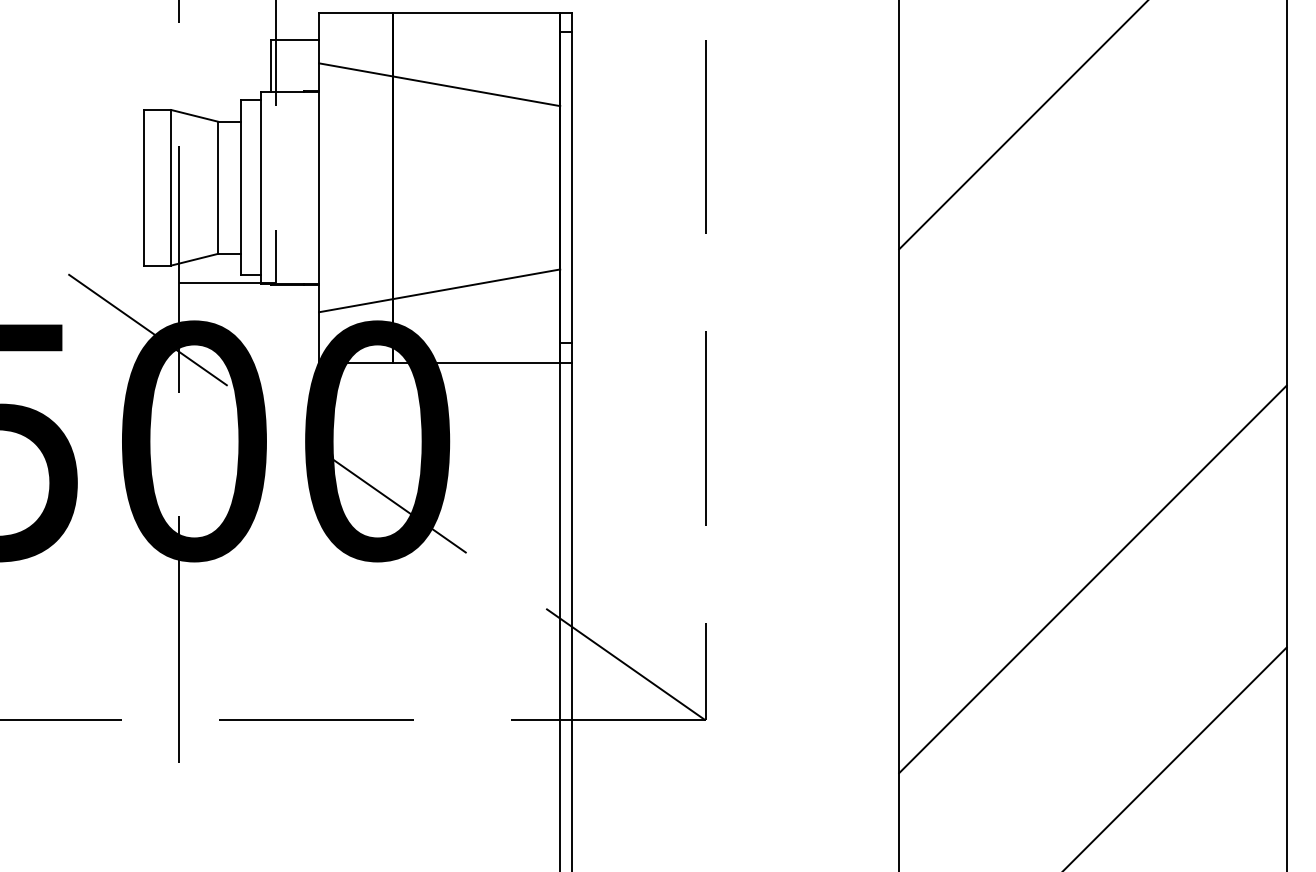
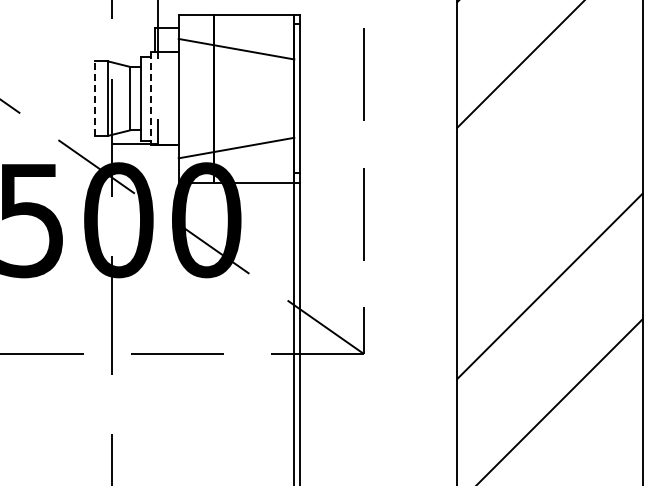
line: (143, 187) -> (94, 98), solid -> dashed
line: (260, 189) -> (150, 99), solid -> dashed

